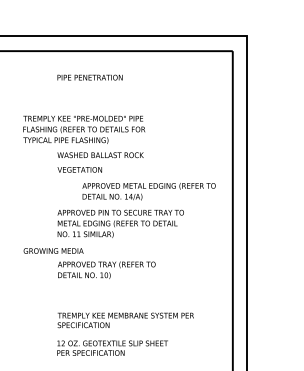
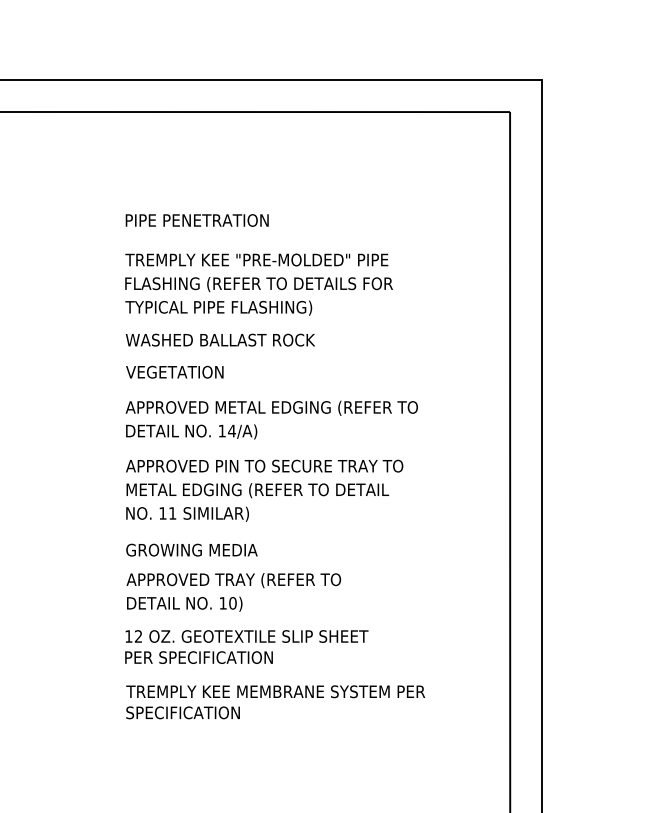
text: (89, 77) -> (195, 220), moved
text: (84, 129) -> (259, 283), moved
text: (148, 191) -> (270, 419), moved
text: (53, 250) -> (191, 548), moved
text: (112, 347) -> (246, 645), moved

